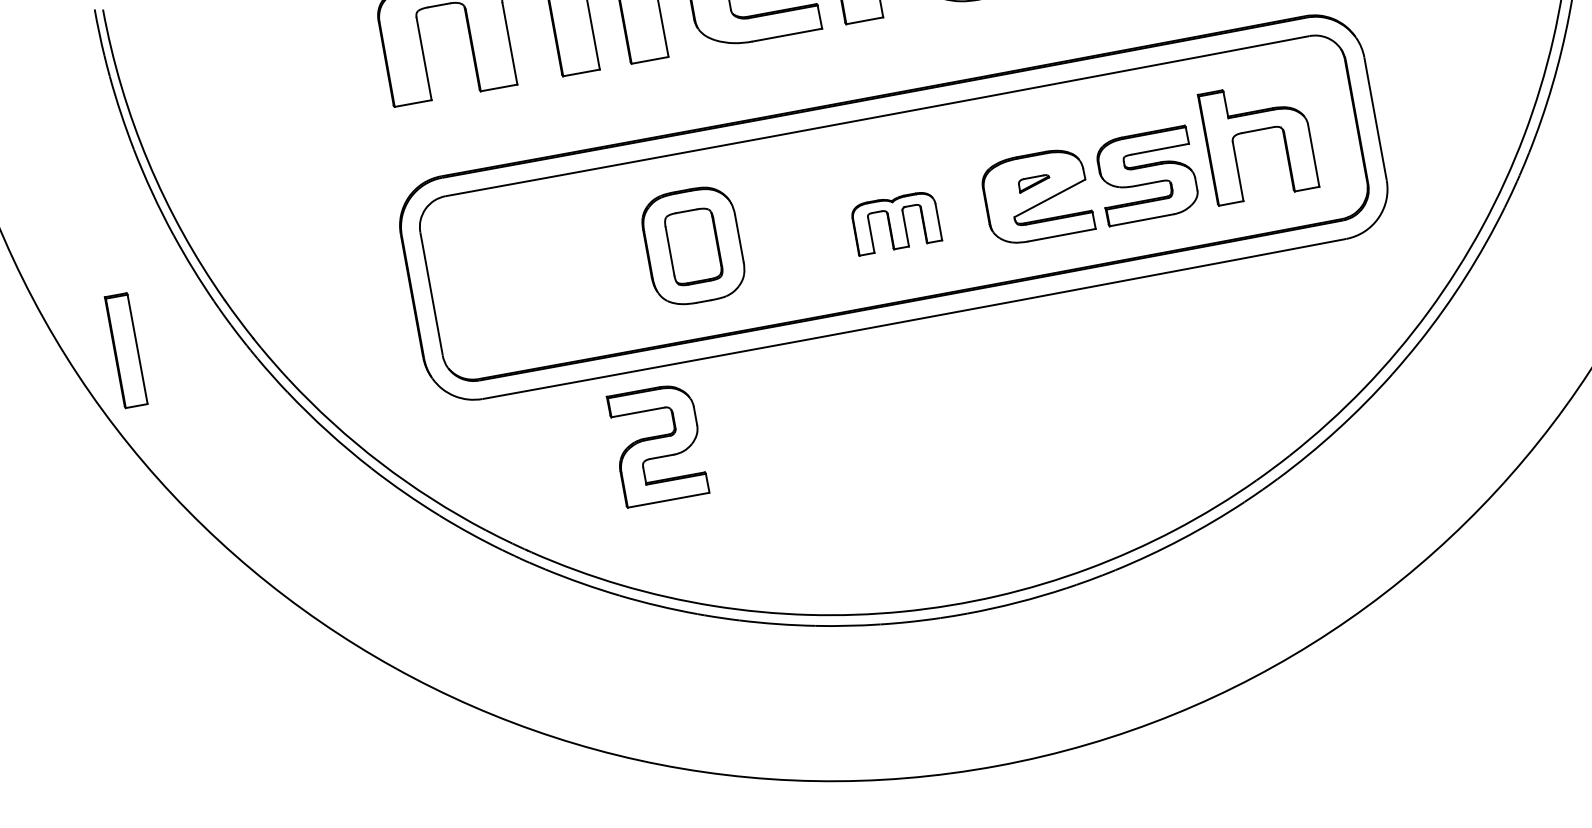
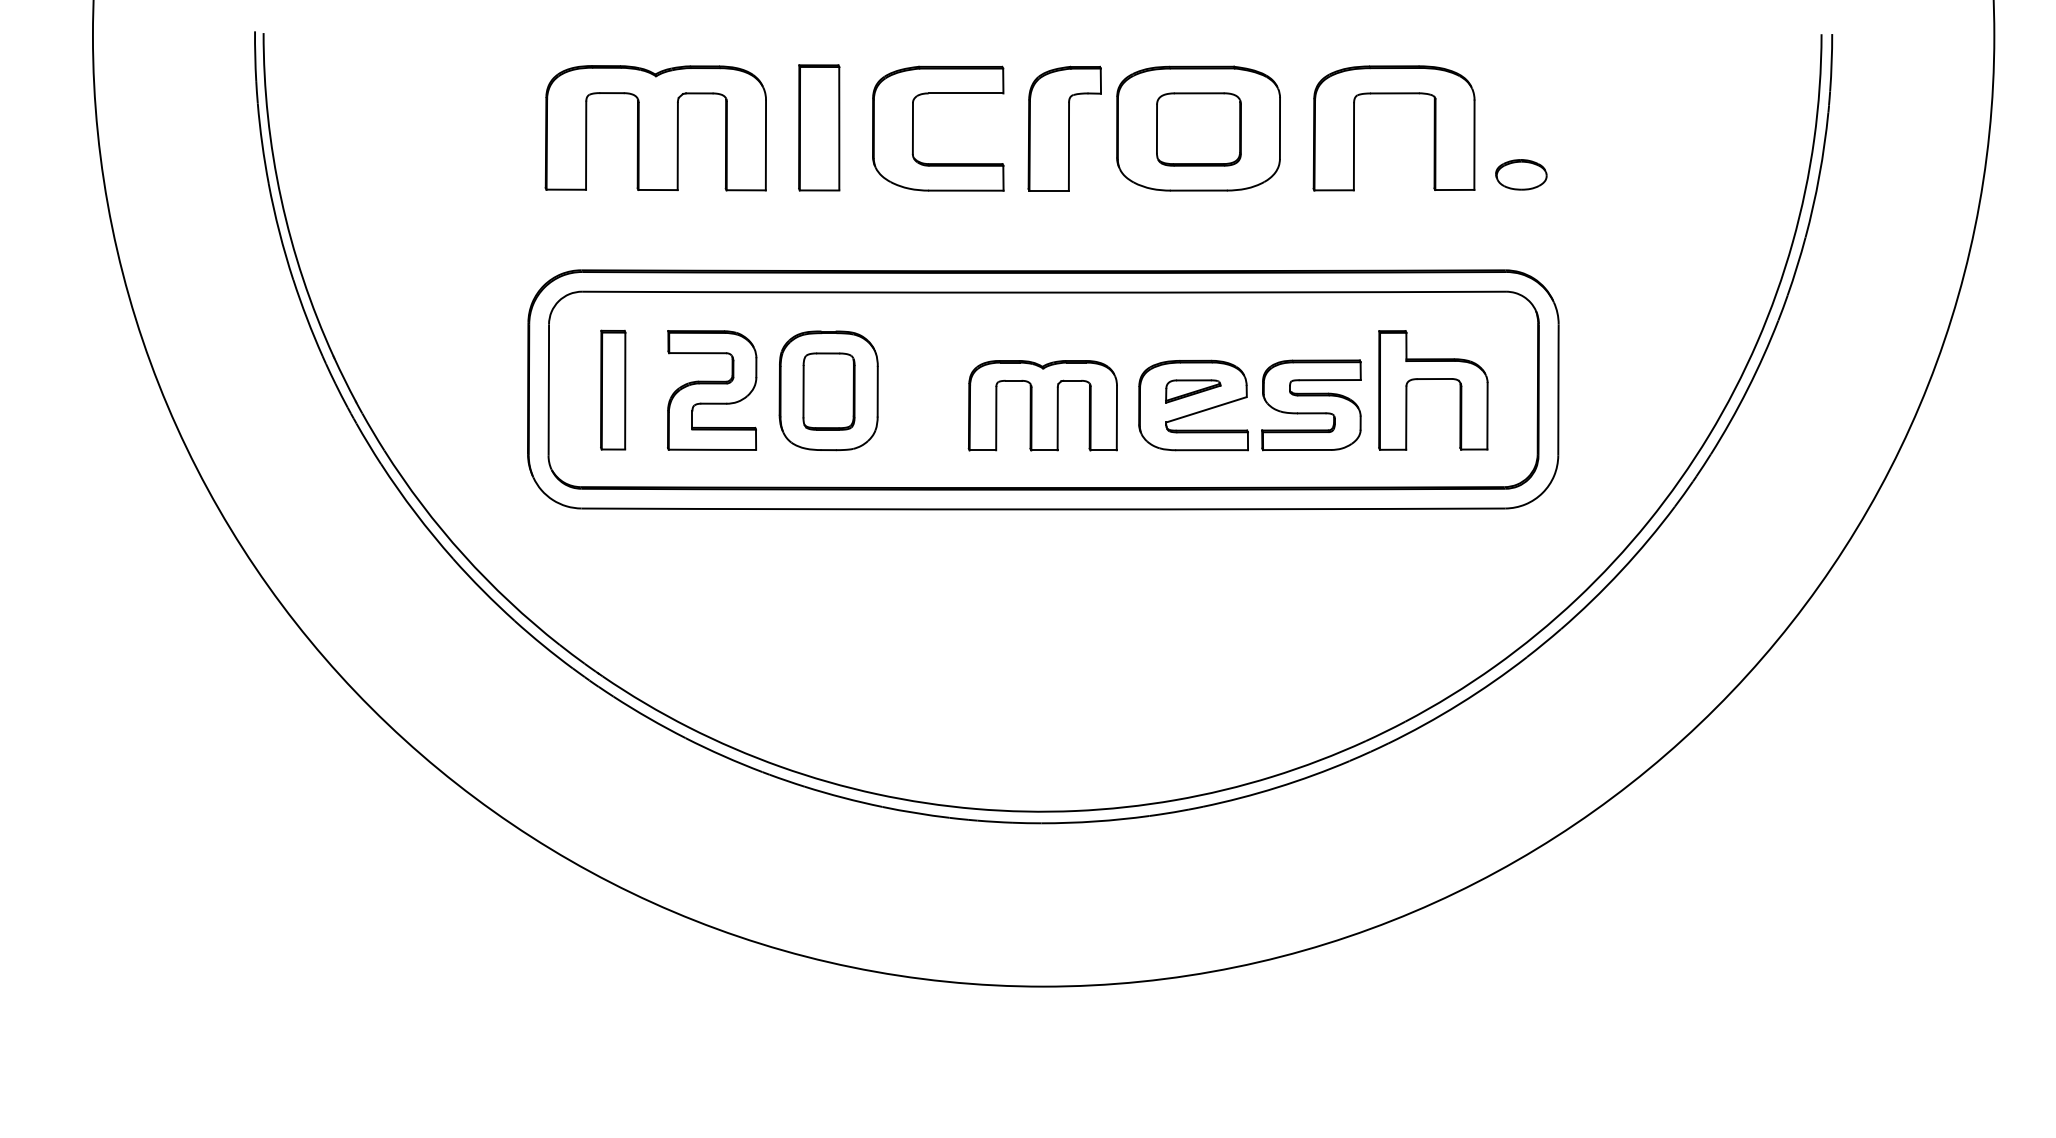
part: (1034, 183) -> (1193, 391), size x1.67
part: (895, 222) -> (1042, 405), size x1.67
part: (126, 349) -> (613, 389), moved
part: (658, 444) -> (712, 390), moved

